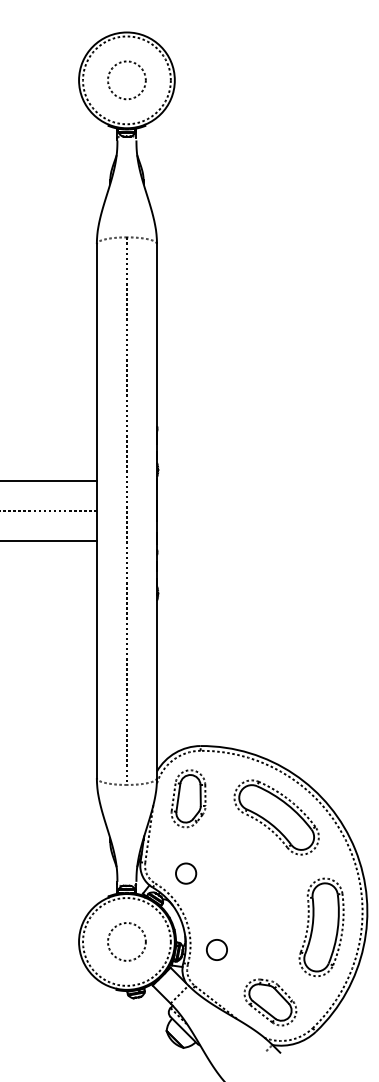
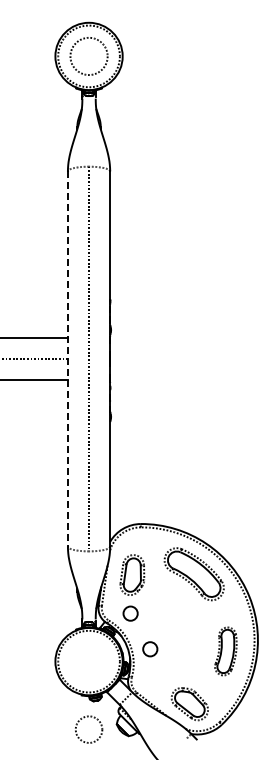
circle: (126, 80) -> (88, 56), size x1.4
line: (96, 511) -> (67, 359), solid -> dashed
part: (188, 797) -> (132, 574), moved
part: (321, 927) -> (225, 651), size x0.7
circle: (127, 941) -> (89, 729), moved
circle: (217, 950) -> (150, 649), moved

